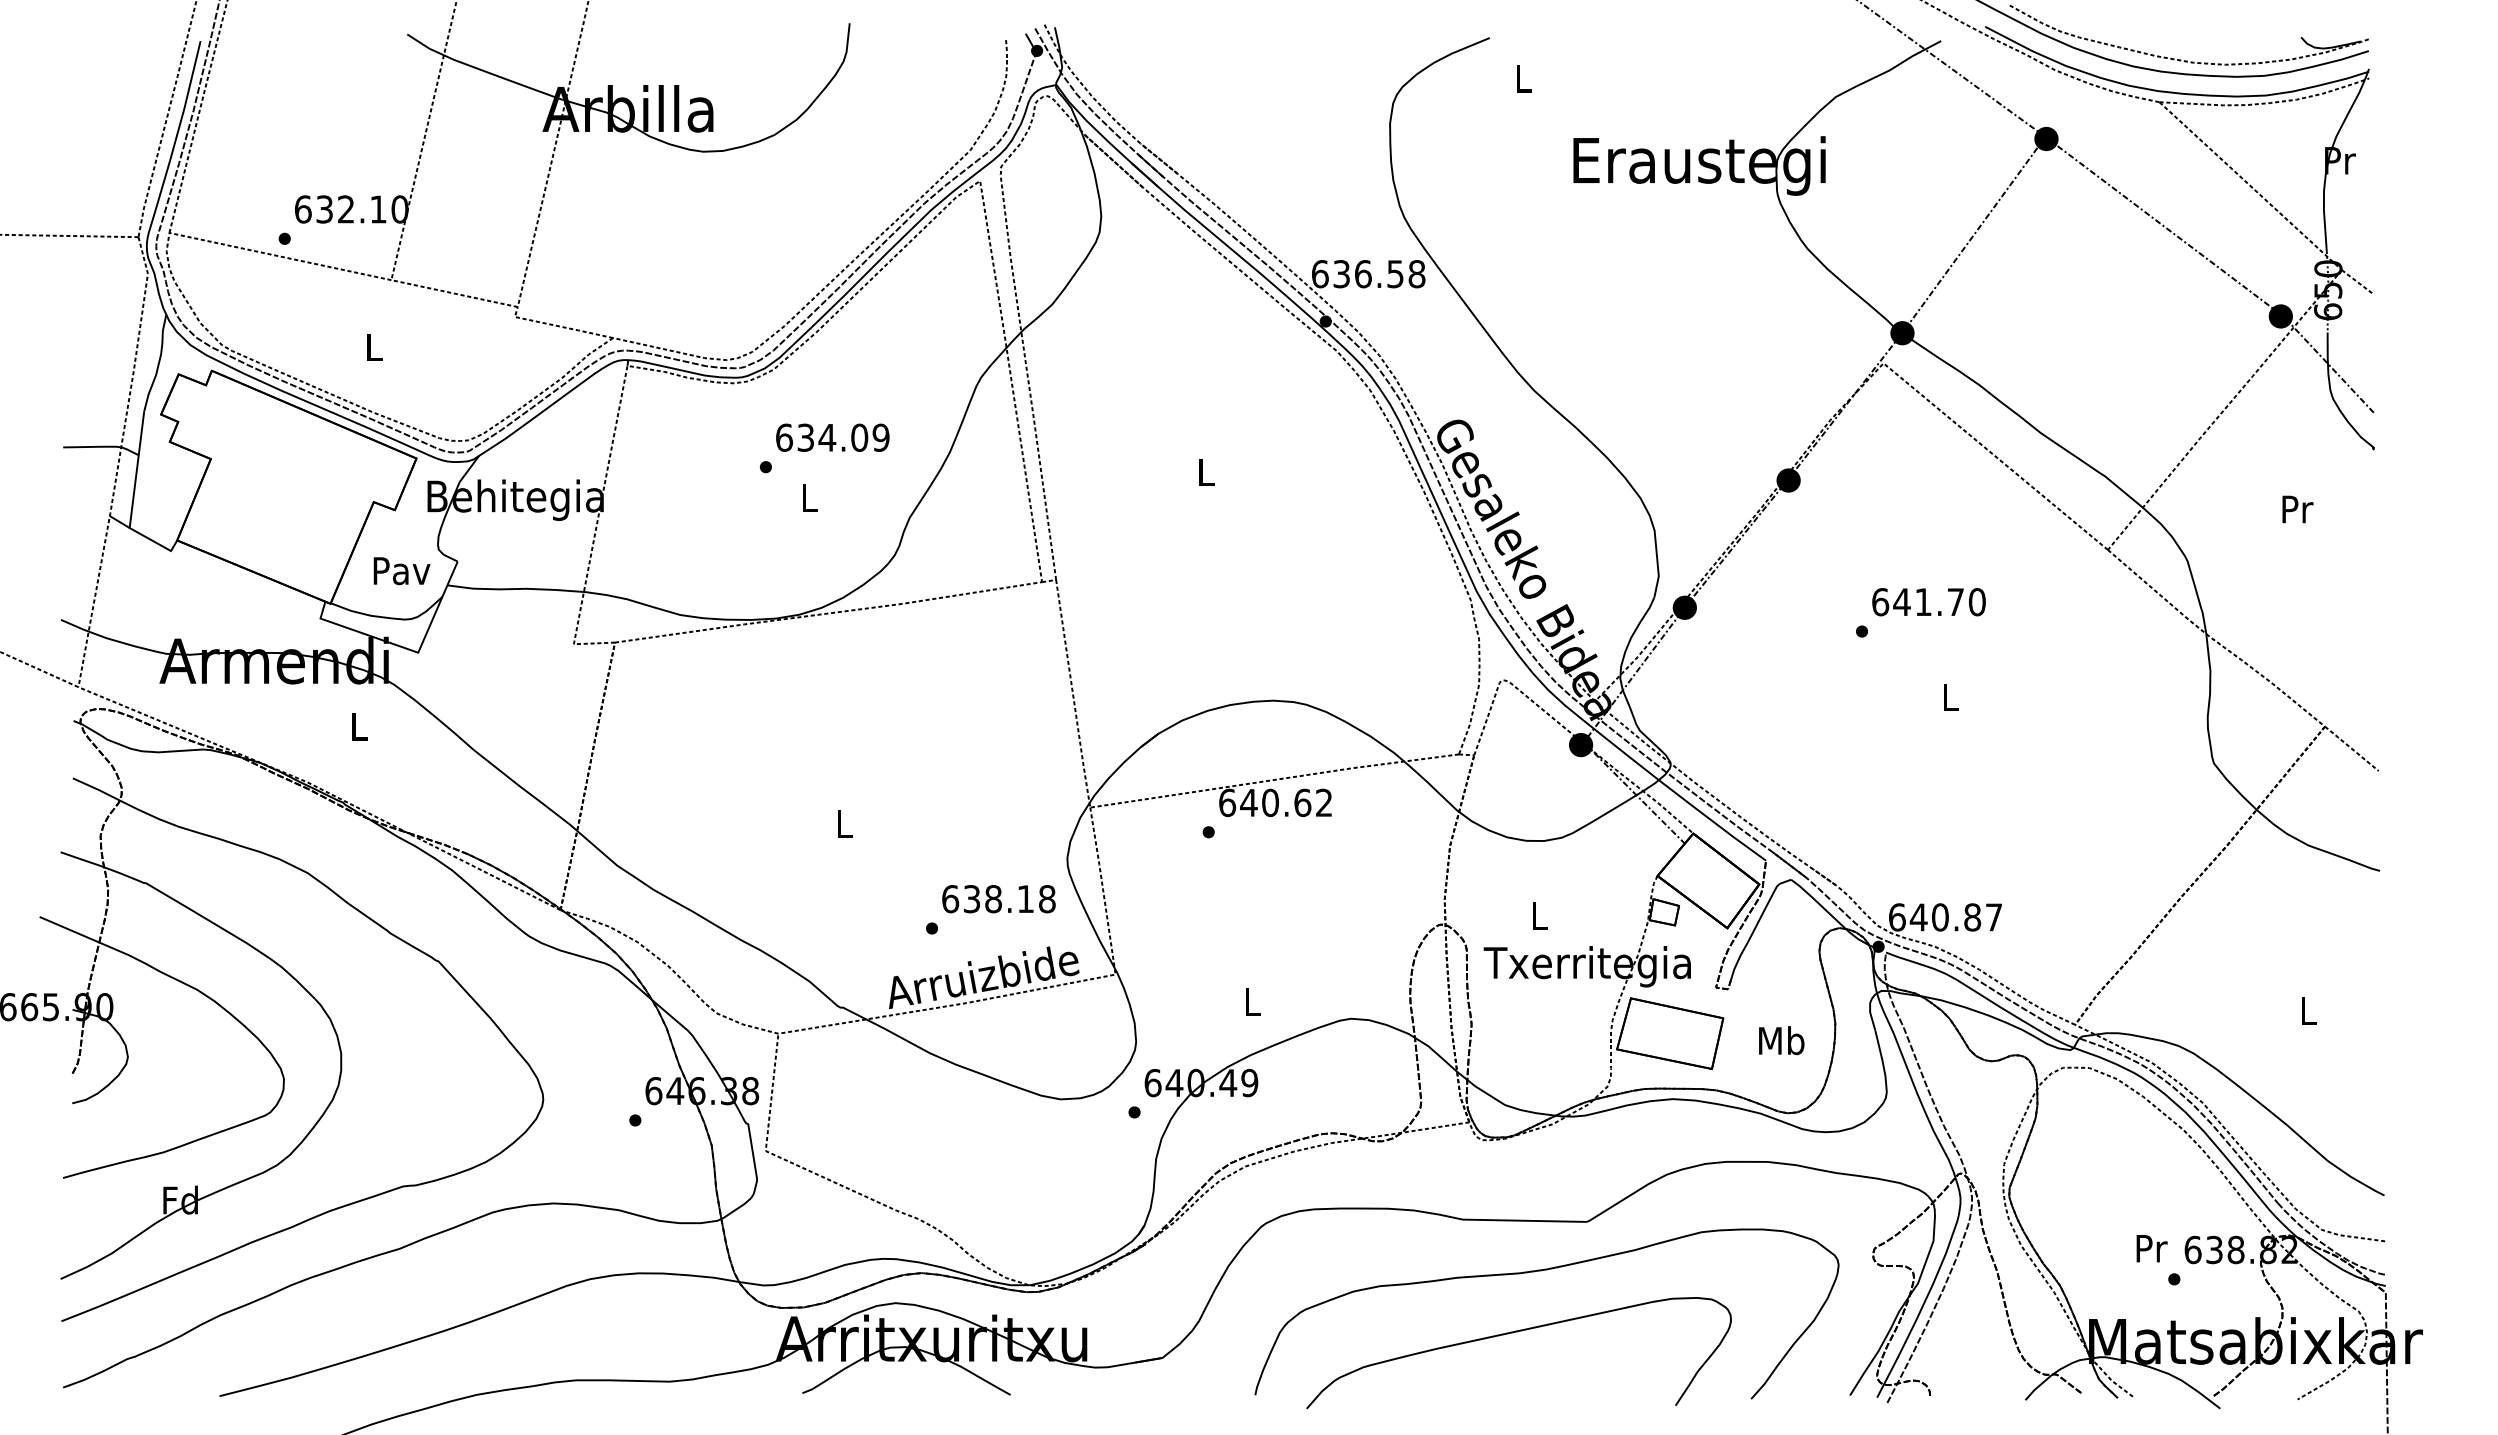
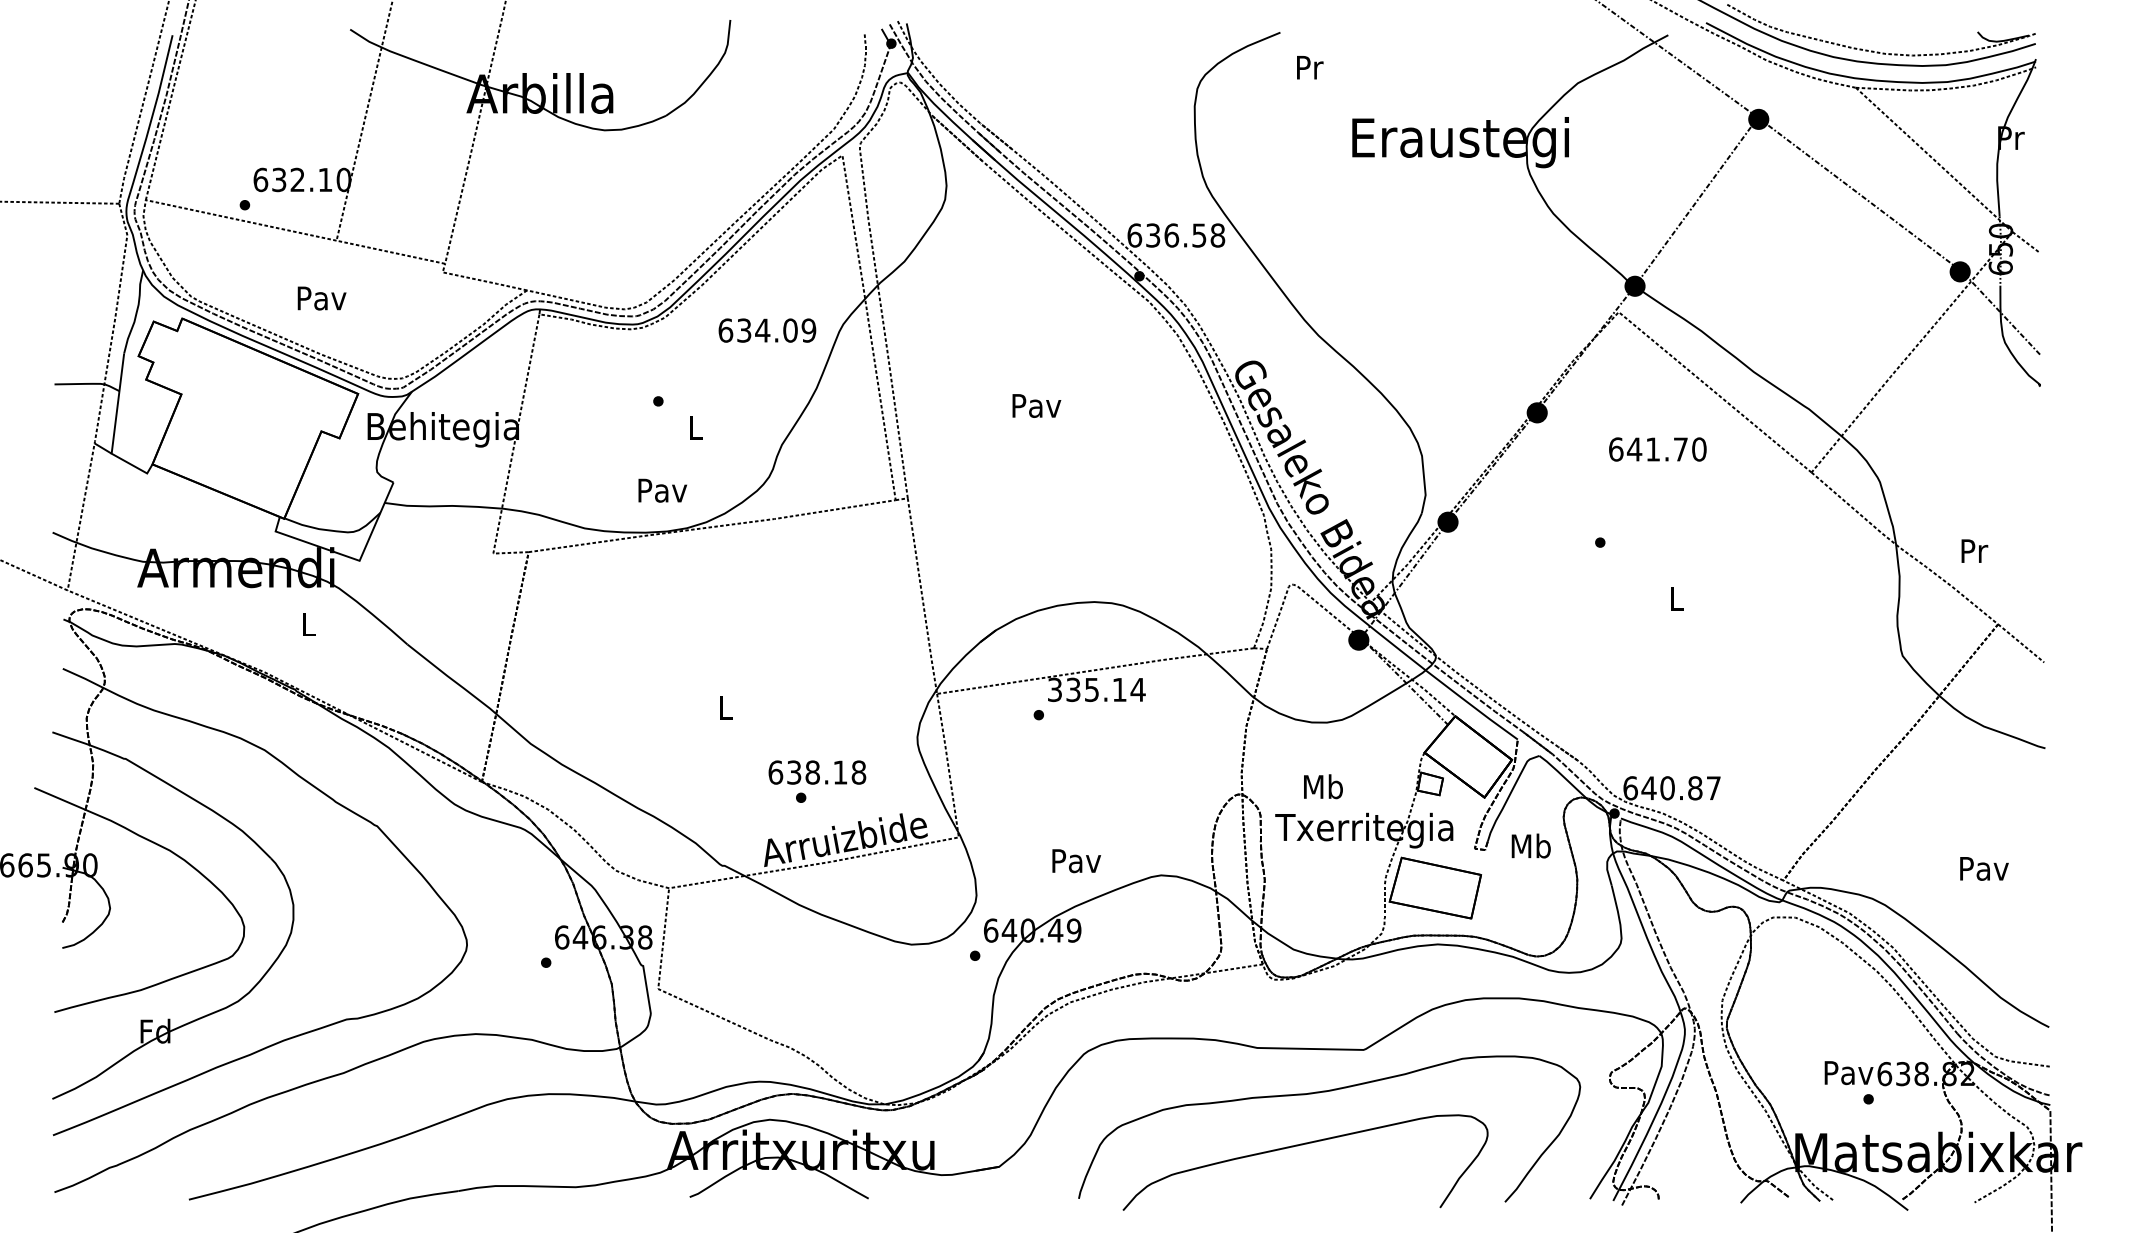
text: (1524, 78) -> (1310, 67), L -> Pr
text: (374, 347) -> (322, 298), L -> Pav
text: (832, 437) -> (767, 330), moved
text: (1206, 472) -> (1036, 405), L -> Pav
text: (2297, 509) -> (1974, 551), moved
text: (401, 571) -> (662, 491), moved
text: (1928, 602) -> (1657, 449), moved
text: (1276, 802) -> (1097, 689), 640.62 -> 335.14
text: (998, 899) -> (816, 772), moved
text: (1539, 915) -> (1323, 786), L -> Mb
text: (1252, 1002) -> (1076, 861), L -> Pav
text: (2308, 1011) -> (1983, 869), L -> Pav
text: (1781, 1040) -> (1531, 845), moved
text: (2151, 1248) -> (1849, 1072), Pr -> Pav

